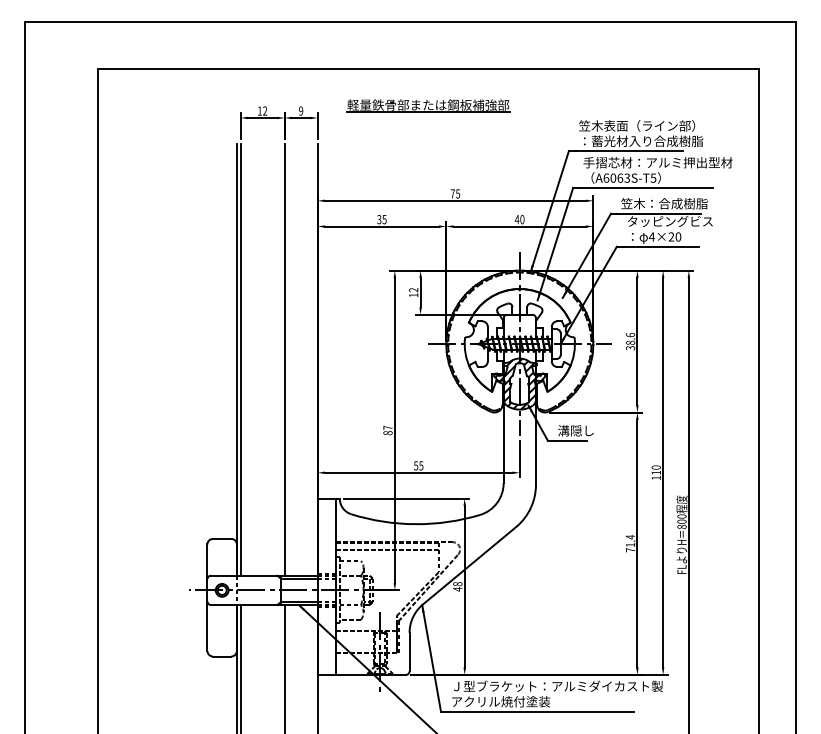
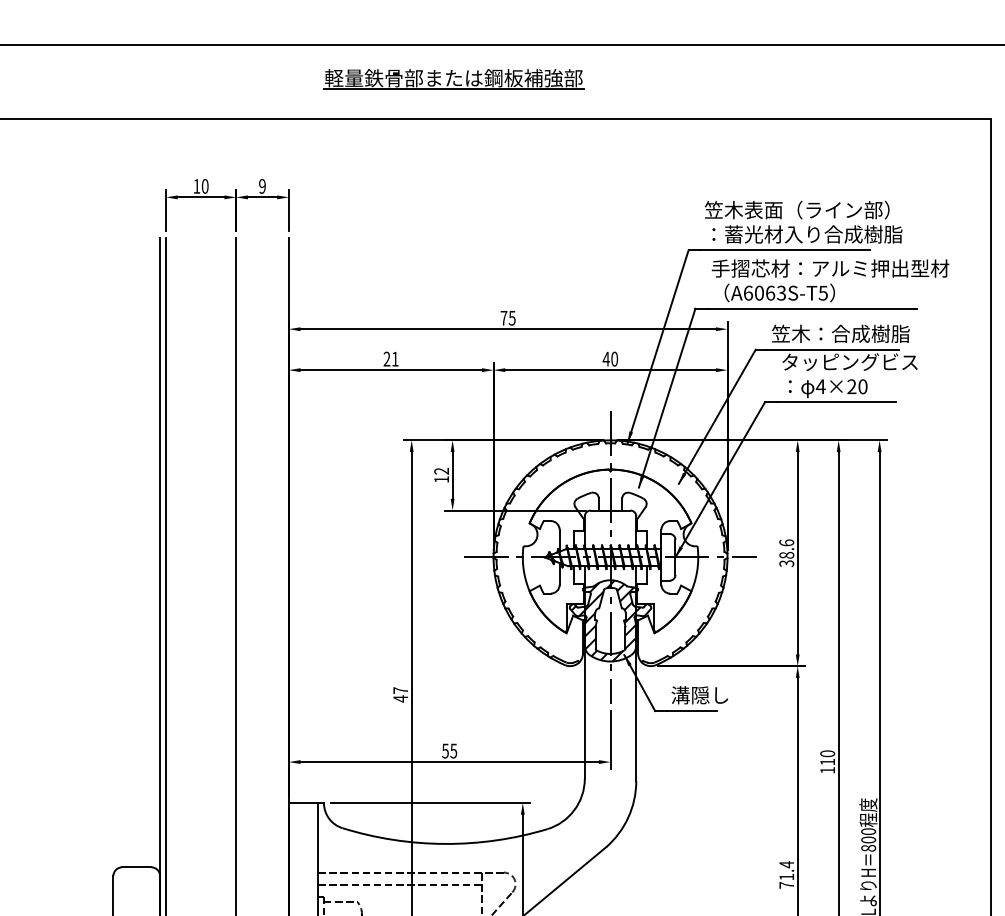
part: (428, 105) -> (454, 78), moved
text: (265, 110) -> (205, 185), 12 -> 10
text: (381, 219) -> (390, 358), 35 -> 21
text: (387, 432) -> (399, 697), 87 -> 47

